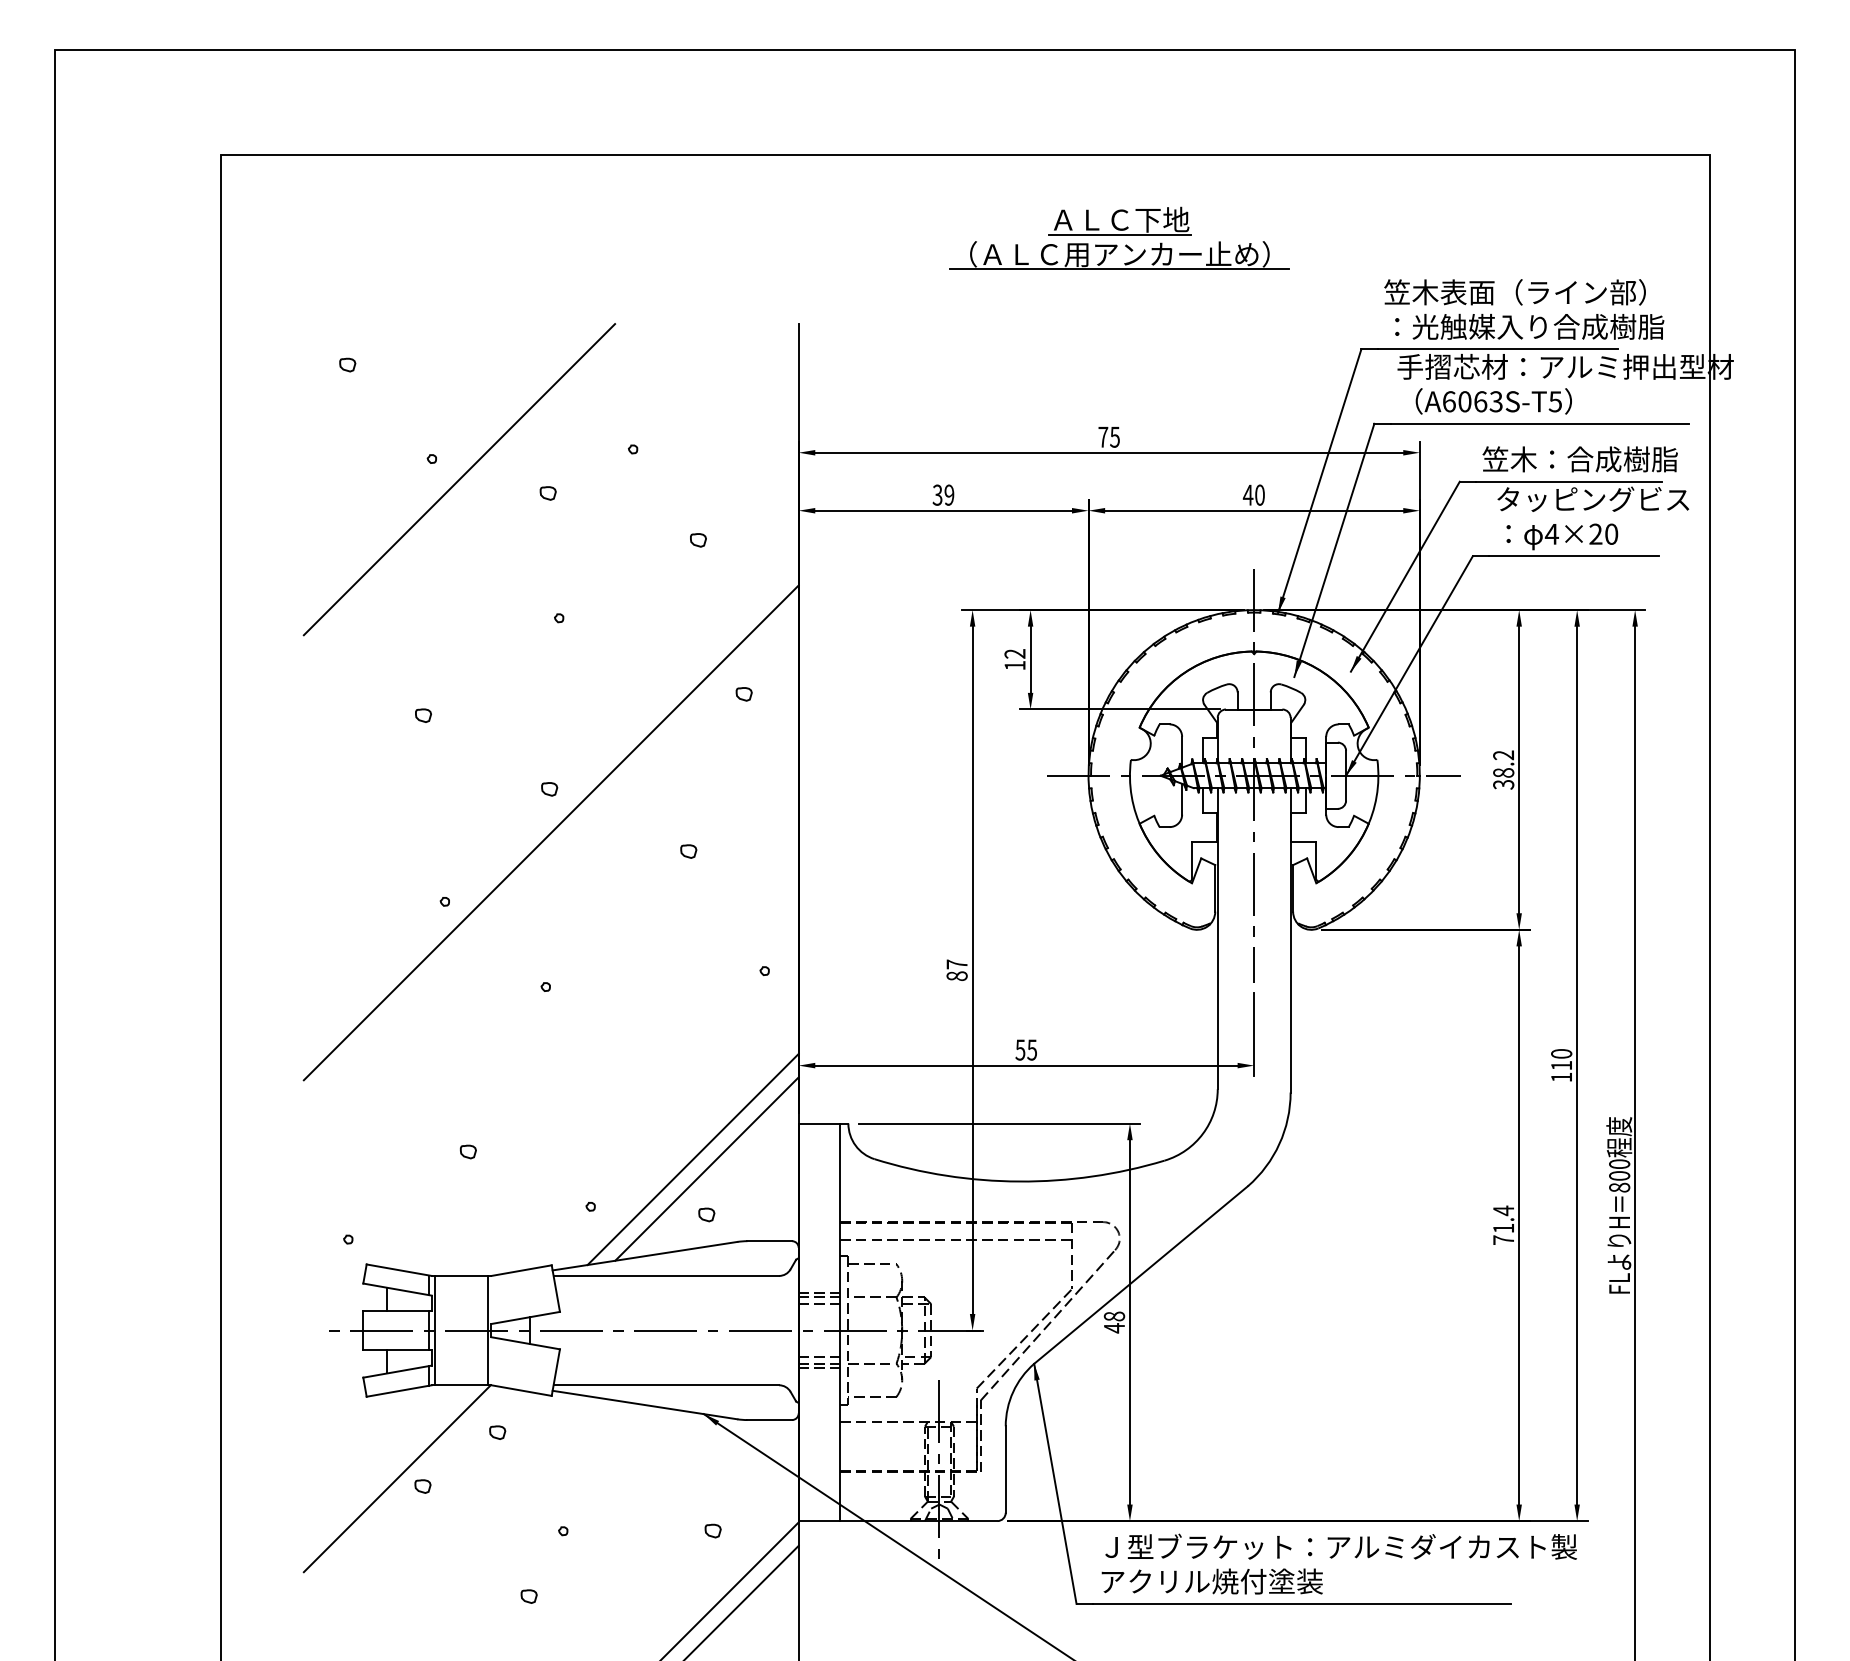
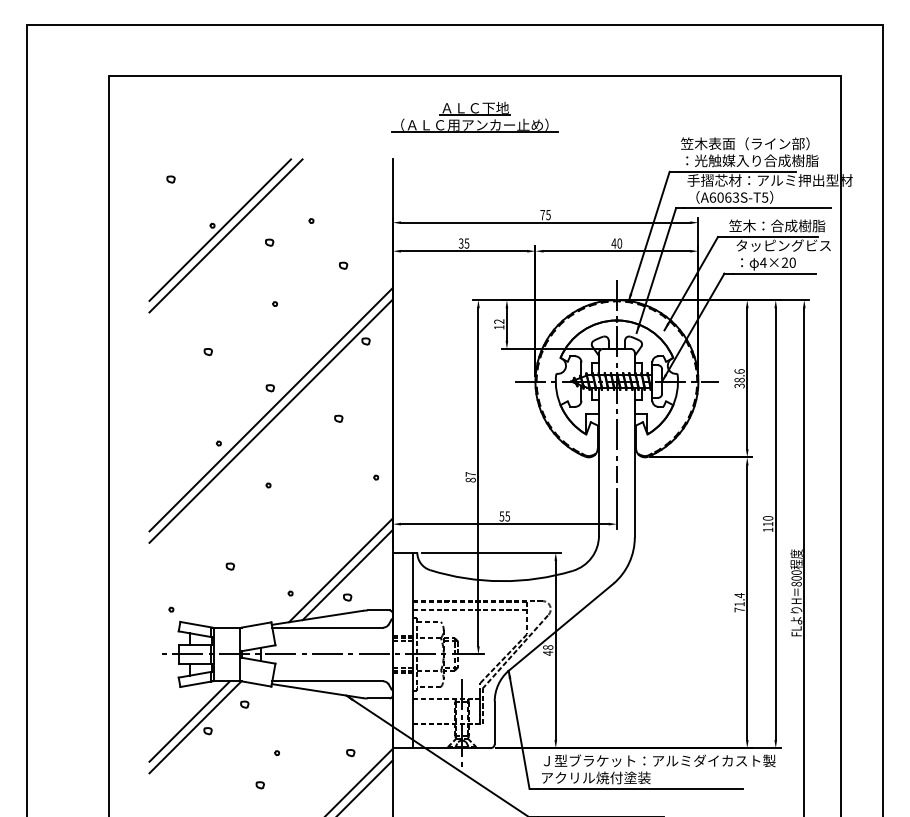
part: (1119, 236) -> (474, 116), moved
line: (448, 466) -> (220, 229), added
text: (948, 495) -> (466, 243), 39 -> 35
text: (1503, 755) -> (739, 371), 38.2 -> 38.6
line: (549, 854) -> (270, 420), added
line: (385, 1466) -> (189, 721), added

